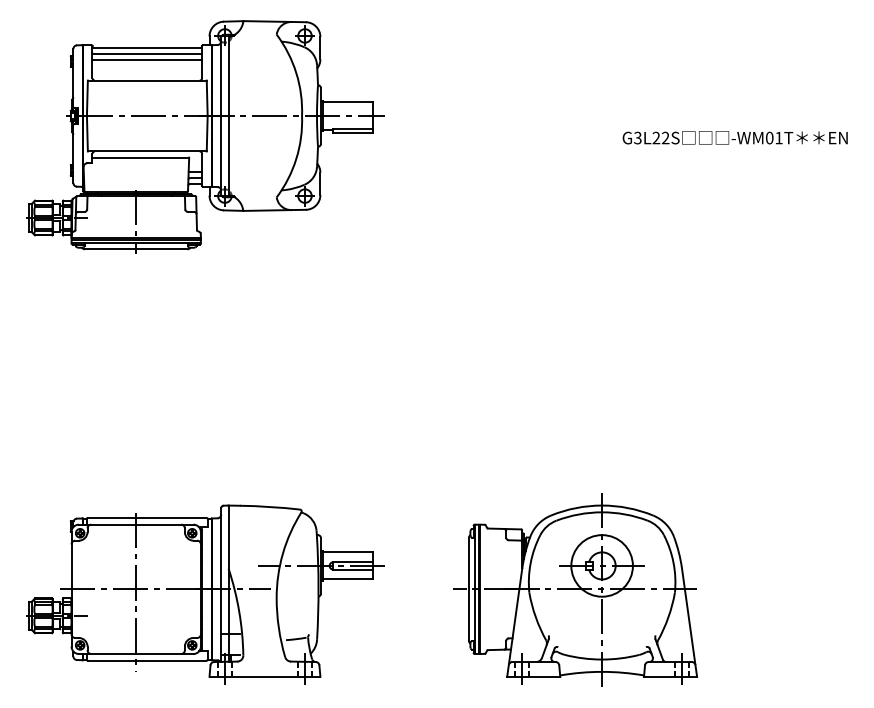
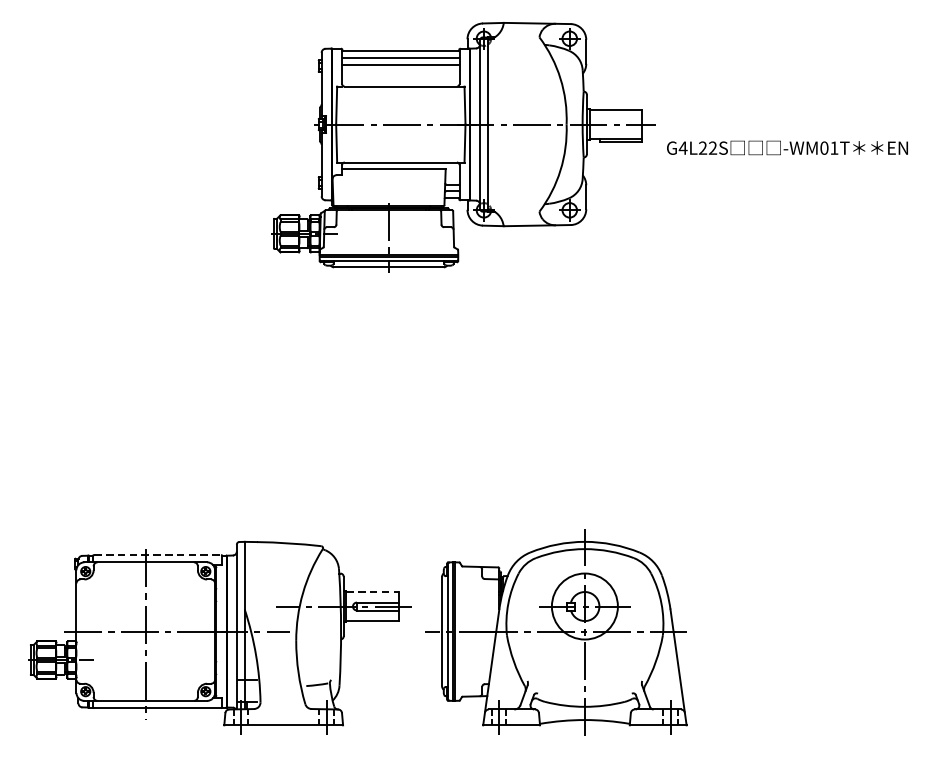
part: (205, 136) -> (463, 146), moved
text: (637, 137) -> (682, 147), G3L22S -> G4L22S
line: (147, 517) -> (157, 554), solid -> dashed
line: (348, 552) -> (373, 592), solid -> dashed
part: (575, 589) -> (556, 631), moved

